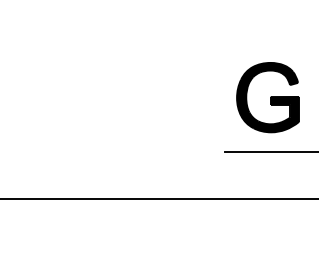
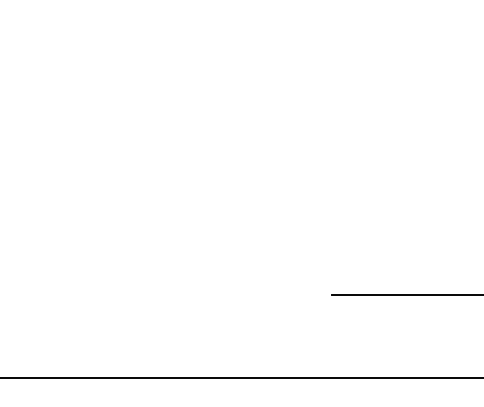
part: (267, 97) -> (406, 198), removed

